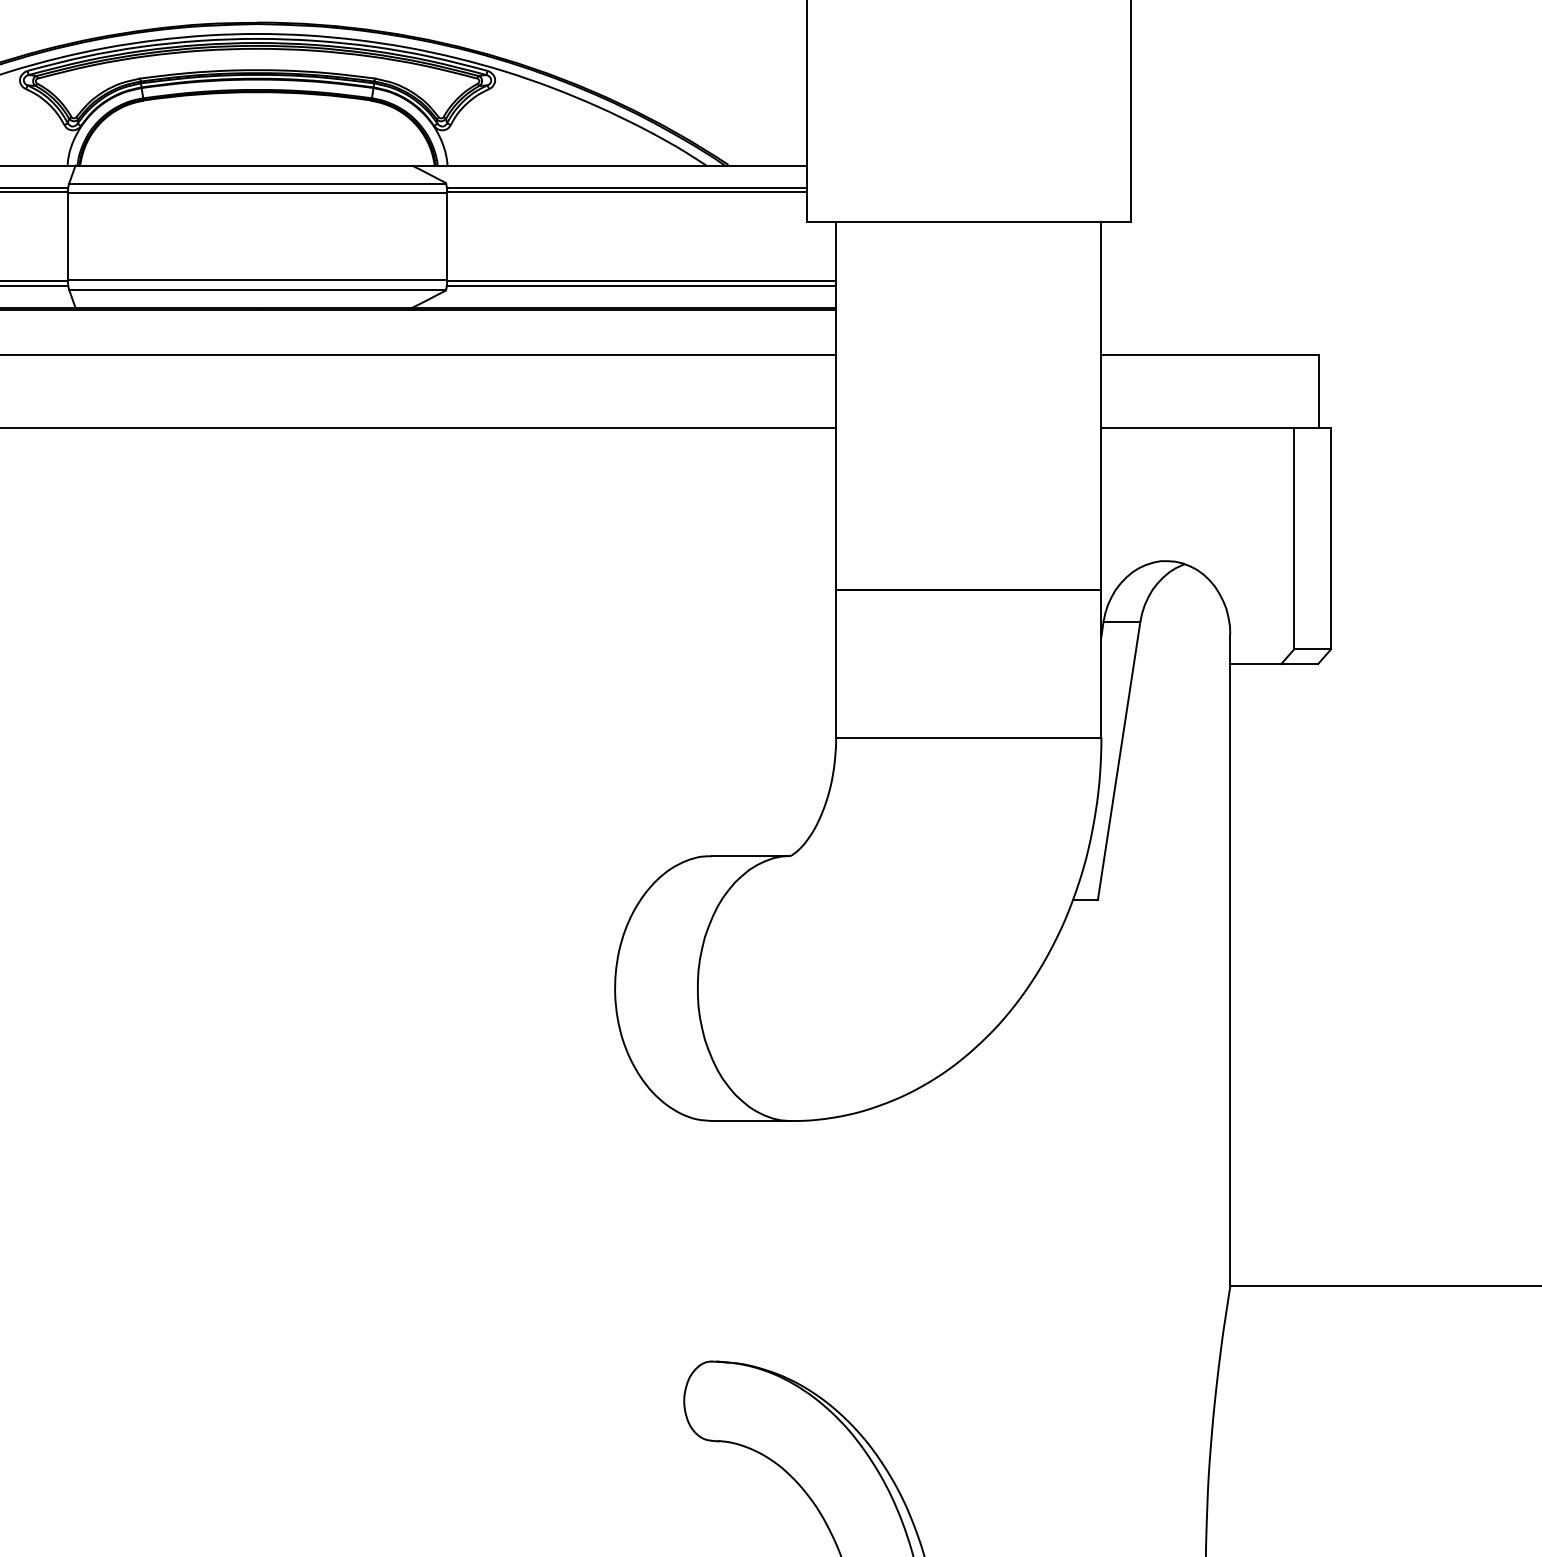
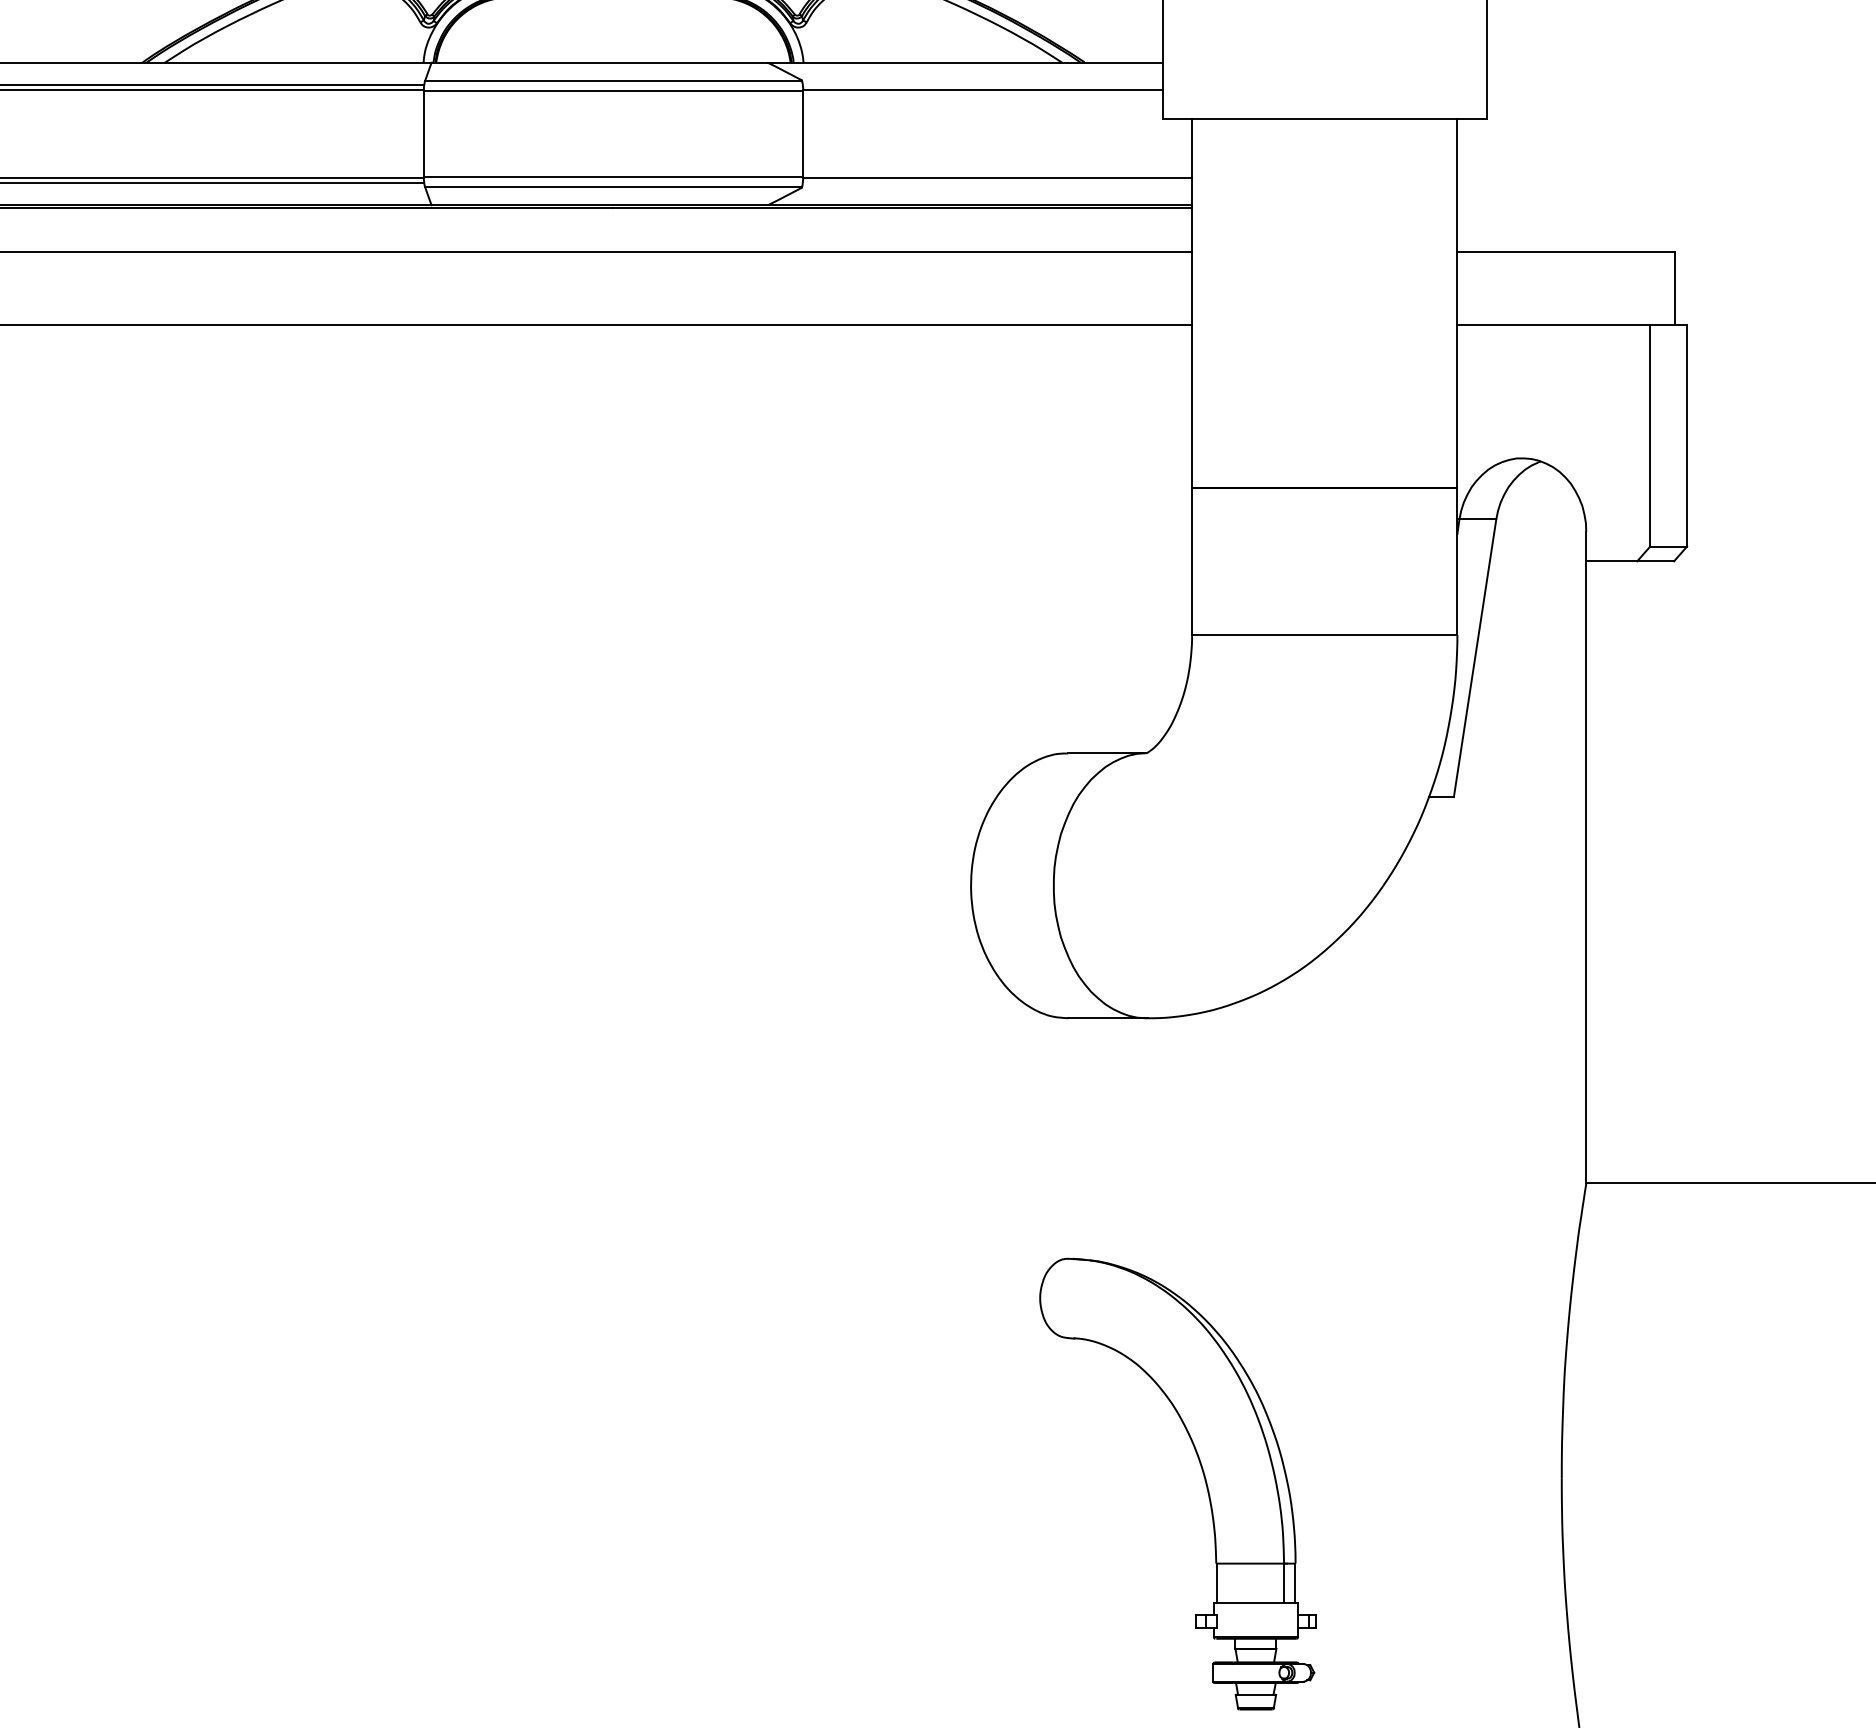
line: (626, 187) -> (982, 84), removed
line: (641, 286) -> (997, 183), removed

